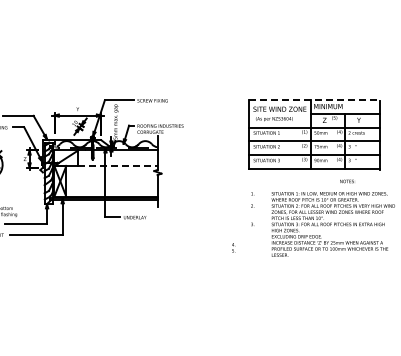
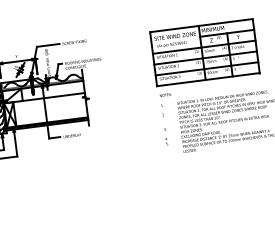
line: (315, 100) -> (202, 25), dashed -> solid
line: (117, 165) -> (53, 96), dashed -> solid
text: (346, 181) -> (164, 95), moved
text: (233, 247) -> (166, 141), moved

